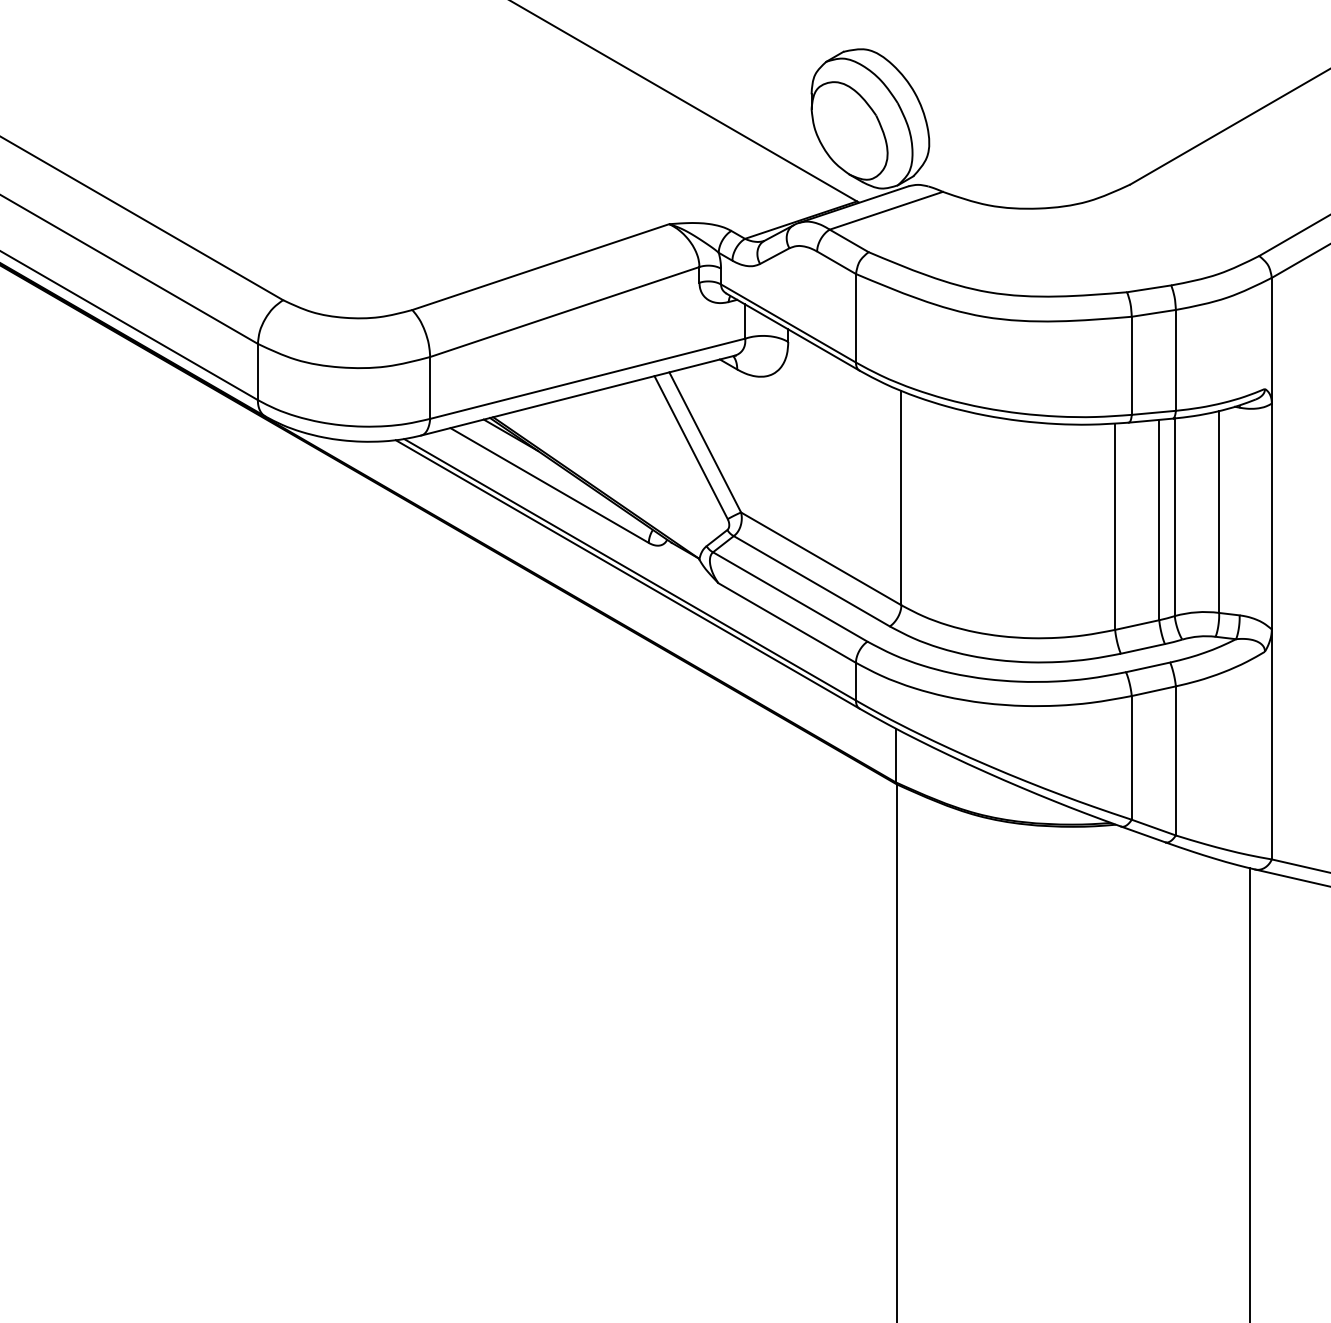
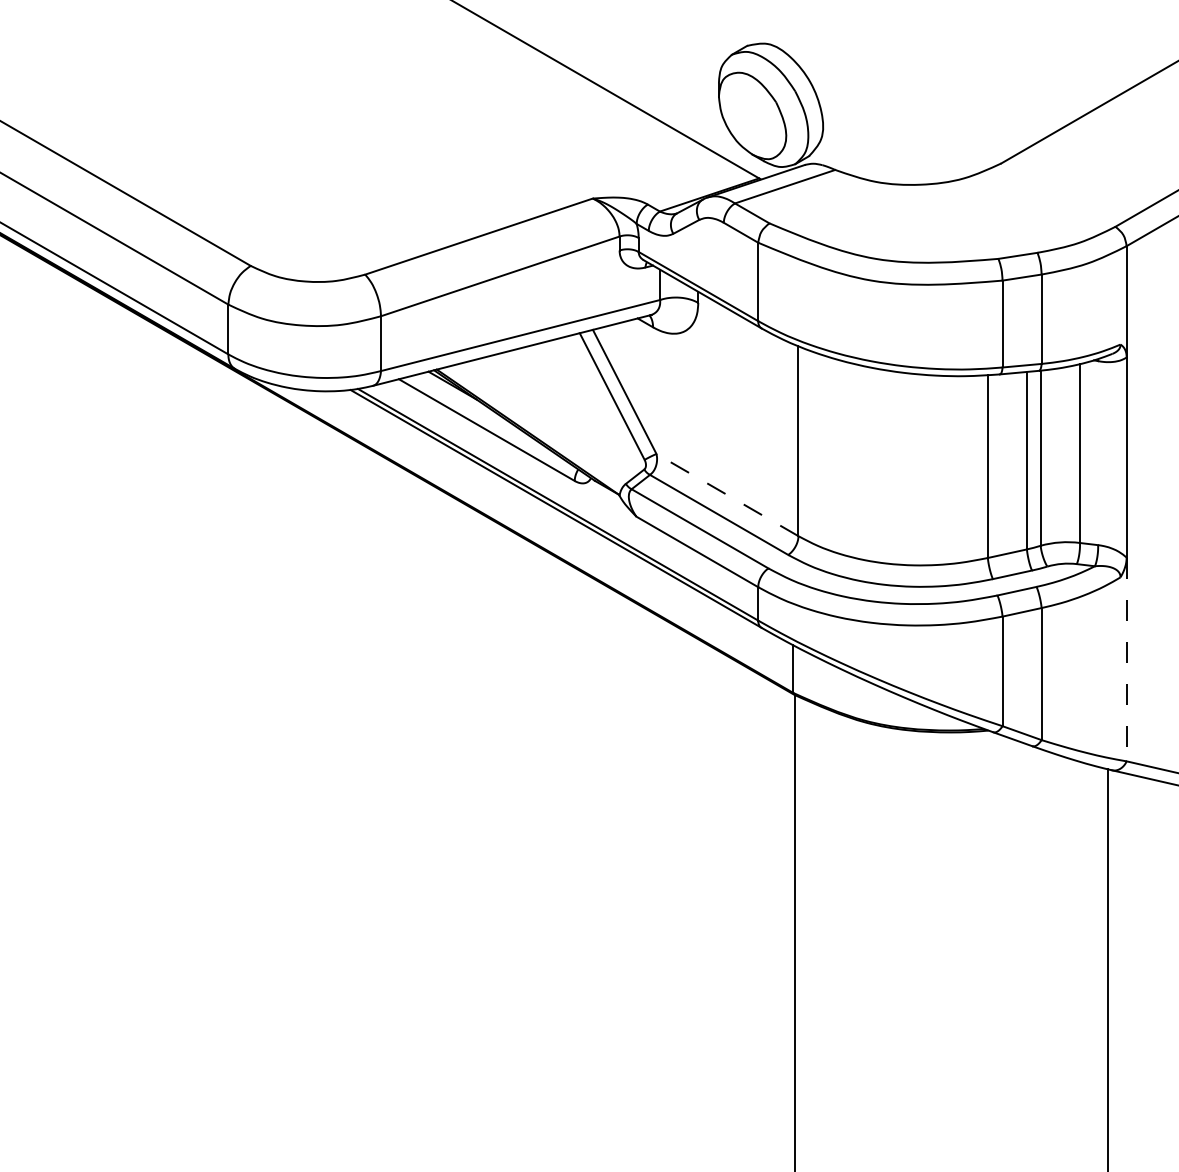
line: (821, 558) -> (727, 494), solid -> dashed
line: (1271, 744) -> (1126, 659), solid -> dashed

